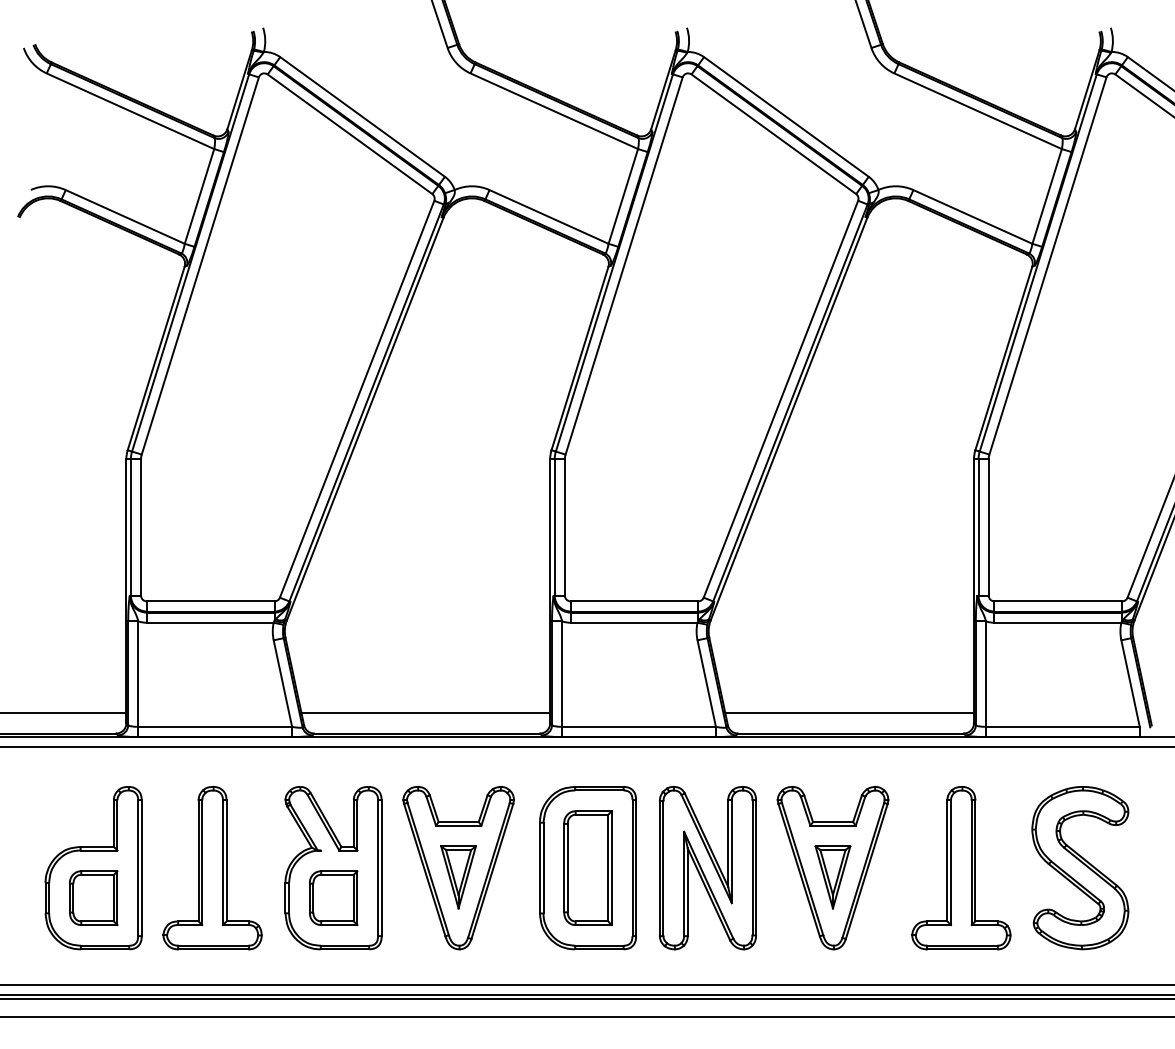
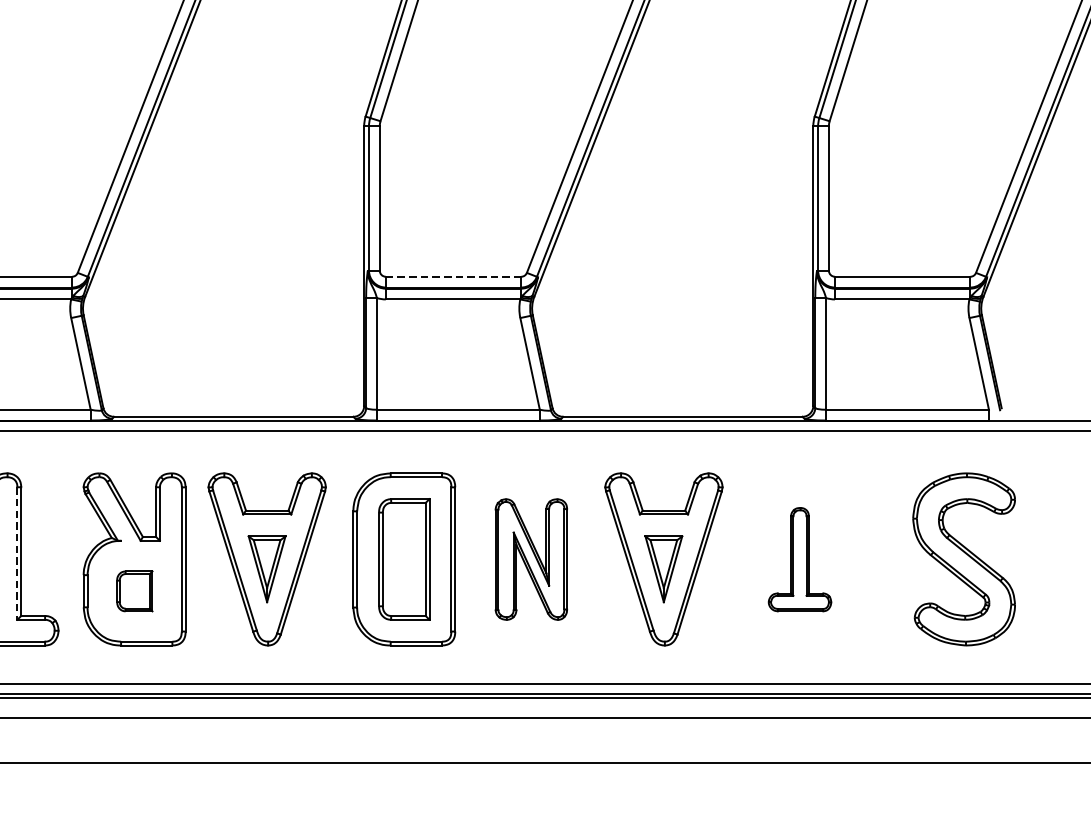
line: (634, 601) -> (453, 276), solid -> dashed
line: (425, 712) -> (232, 394), removed
line: (849, 712) -> (681, 394), removed
line: (222, 862) -> (16, 553), solid -> dashed
part: (707, 868) -> (530, 559), size x0.7
part: (961, 868) -> (800, 559), size x0.6
part: (1080, 868) -> (964, 559), moved
part: (333, 898) -> (134, 591), size x0.7

